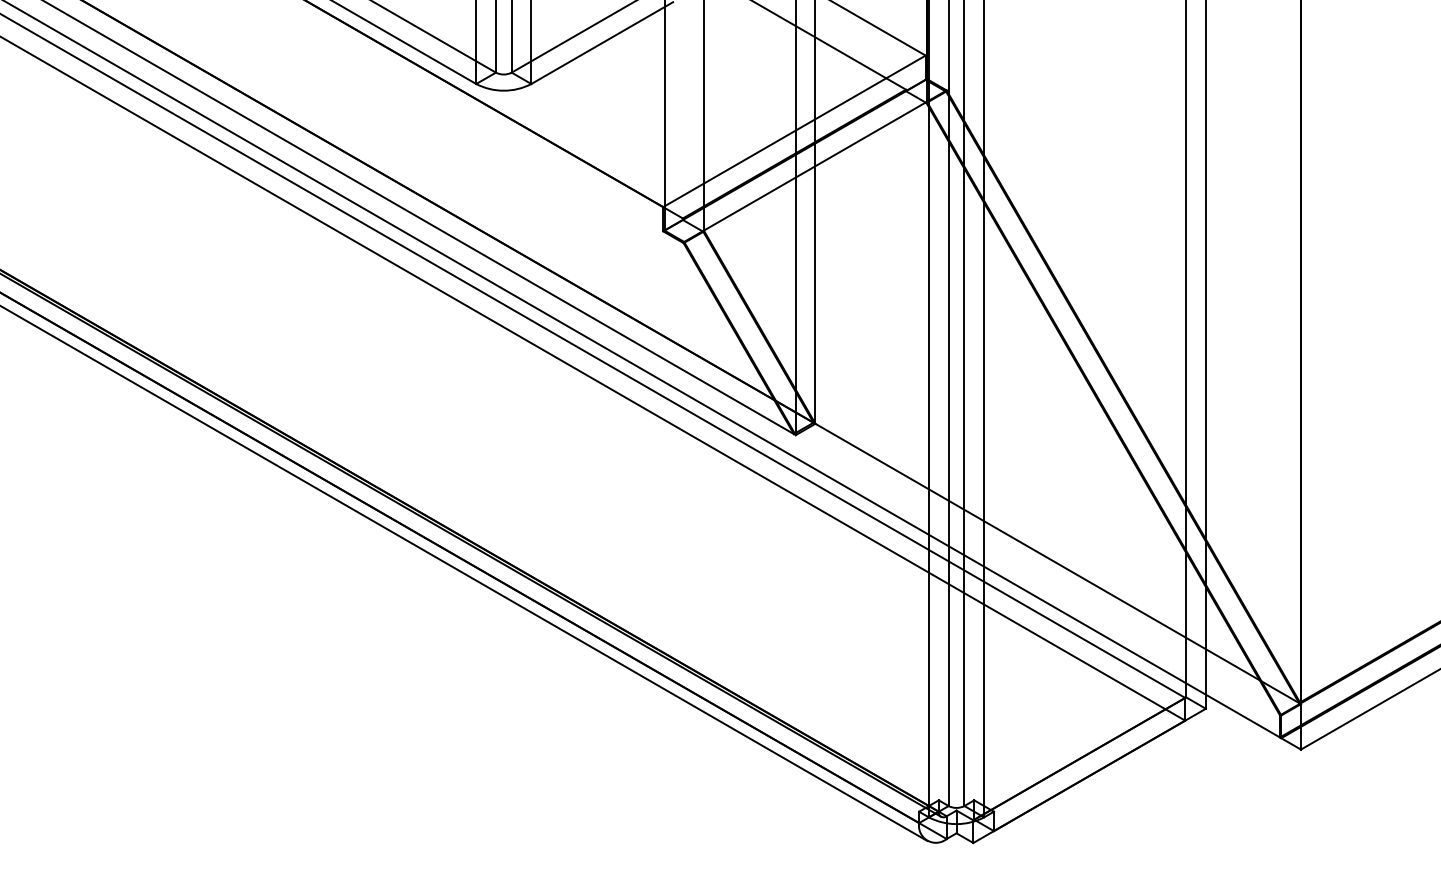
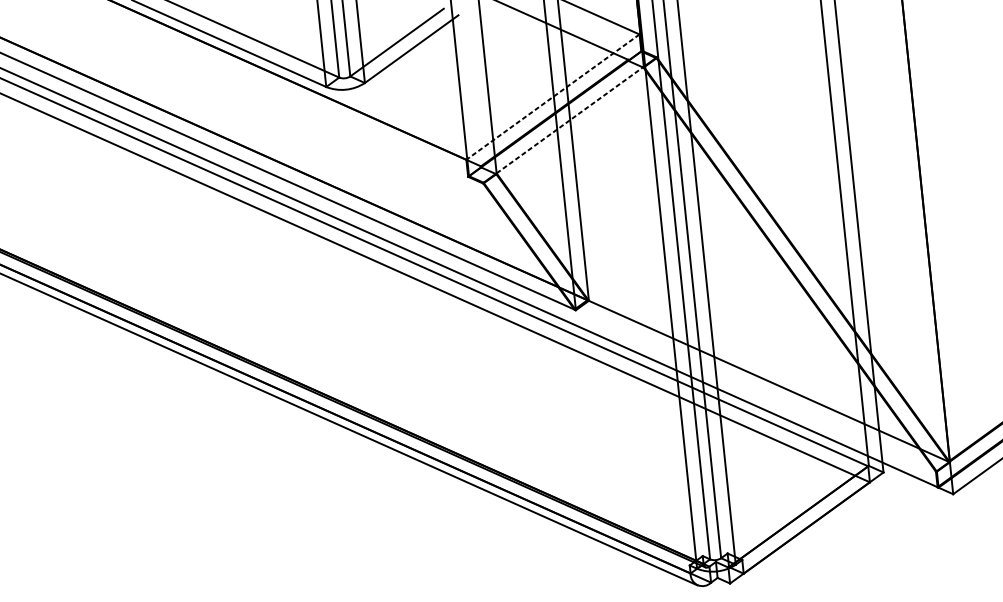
line: (794, 131) -> (553, 97), solid -> dashed
line: (815, 166) -> (570, 120), solid -> dashed

